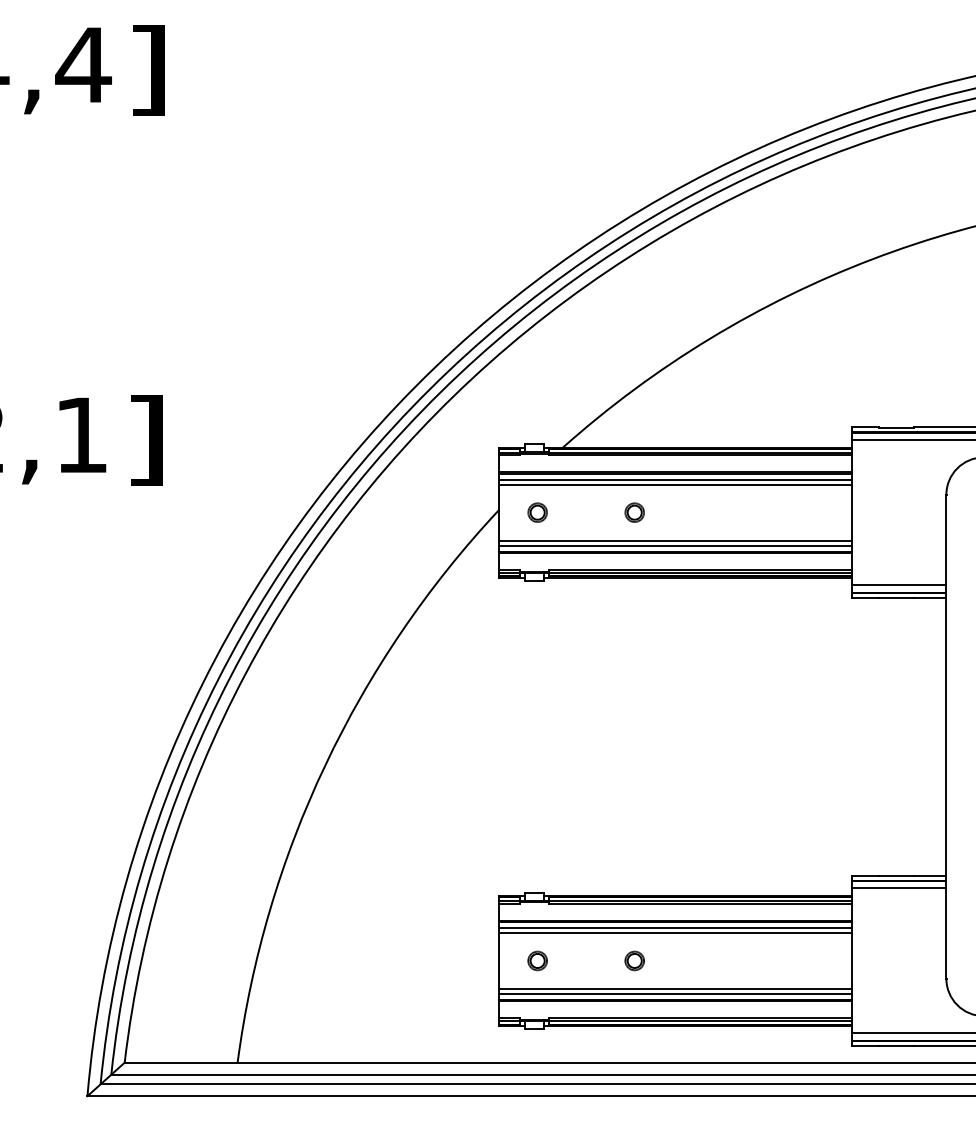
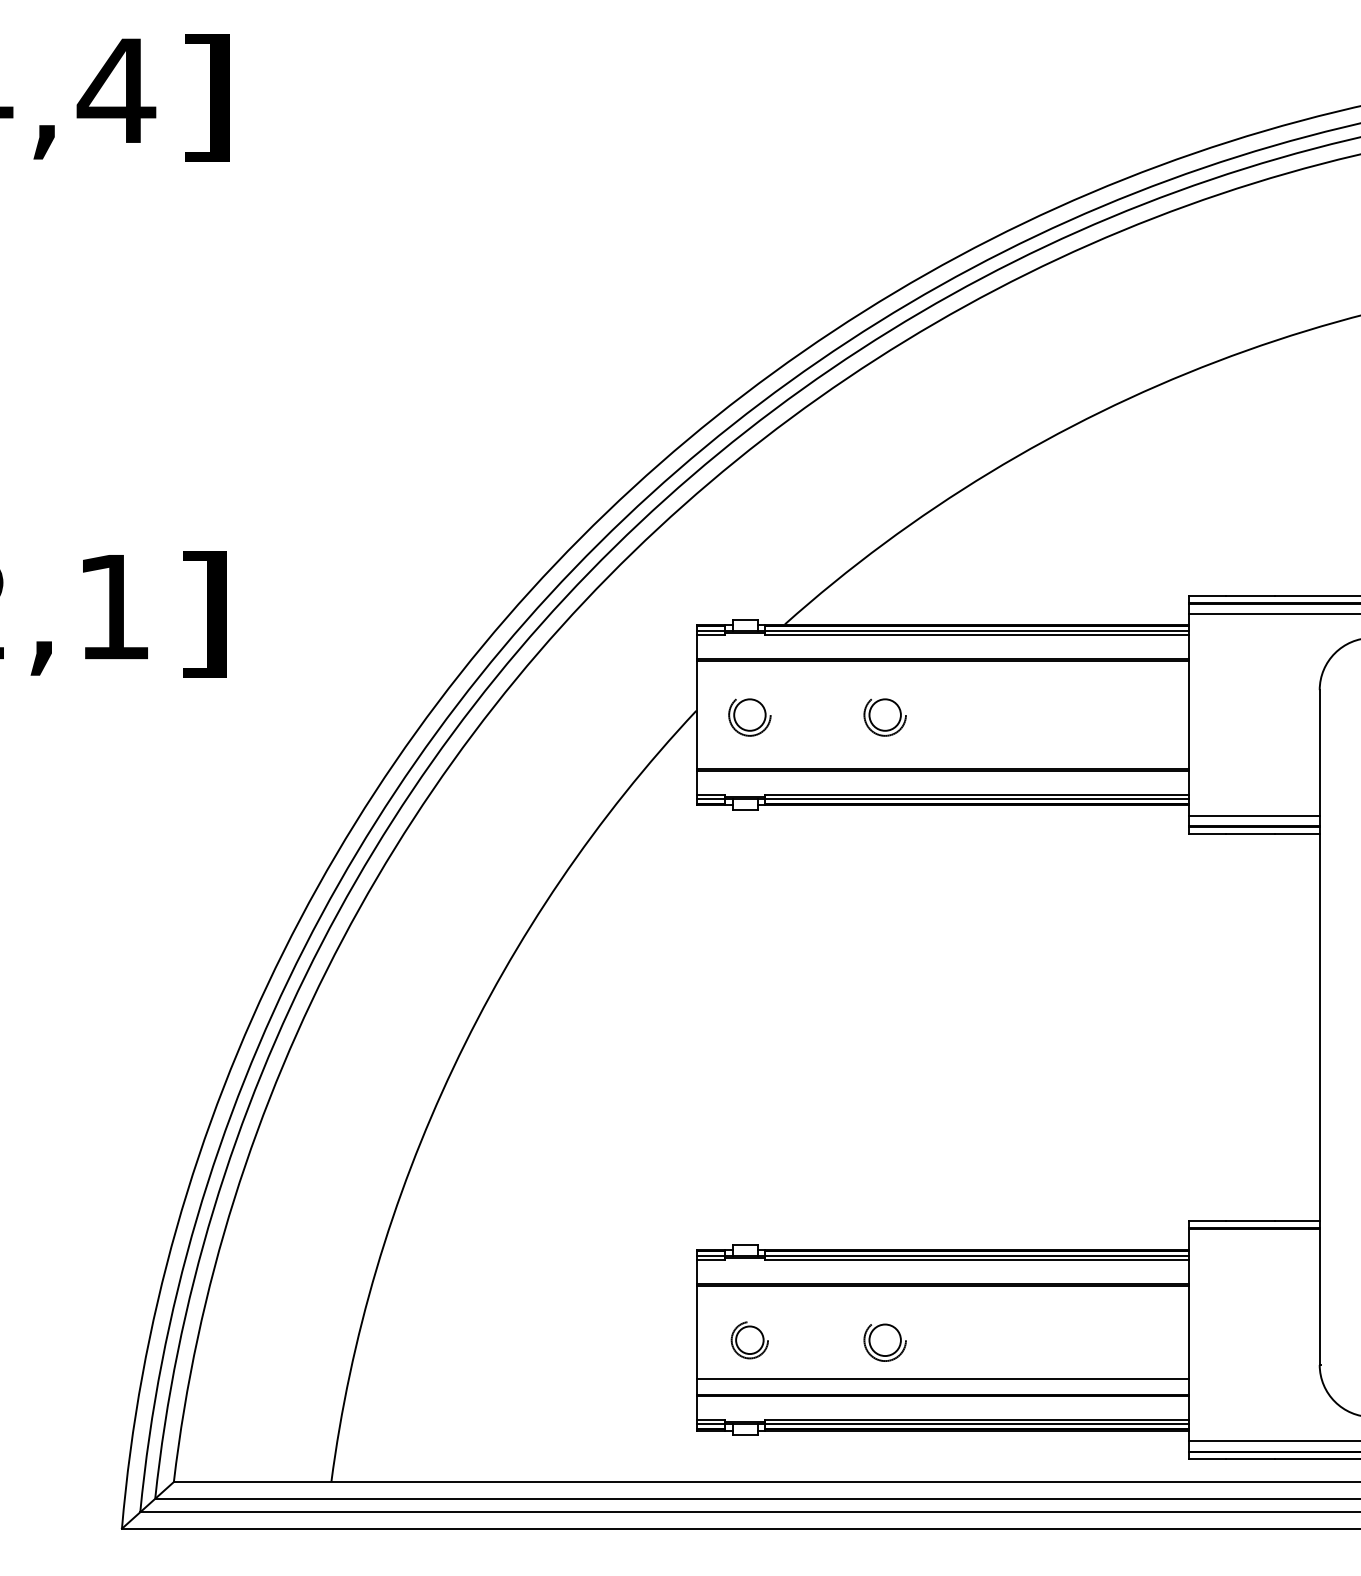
line: (675, 479) -> (942, 668), removed
line: (675, 484) -> (942, 675), removed
part: (537, 512) -> (749, 714), size x1.6
part: (634, 512) -> (884, 714), size x1.6
line: (675, 540) -> (942, 754), removed
line: (675, 545) -> (942, 761), removed
line: (898, 888) -> (1253, 1239), removed
line: (675, 928) -> (942, 1294), removed
line: (675, 933) -> (942, 1301), removed
part: (537, 960) -> (749, 1339), size x1.4
part: (634, 960) -> (884, 1339), size x1.6
line: (675, 994) -> (942, 1386), removed

